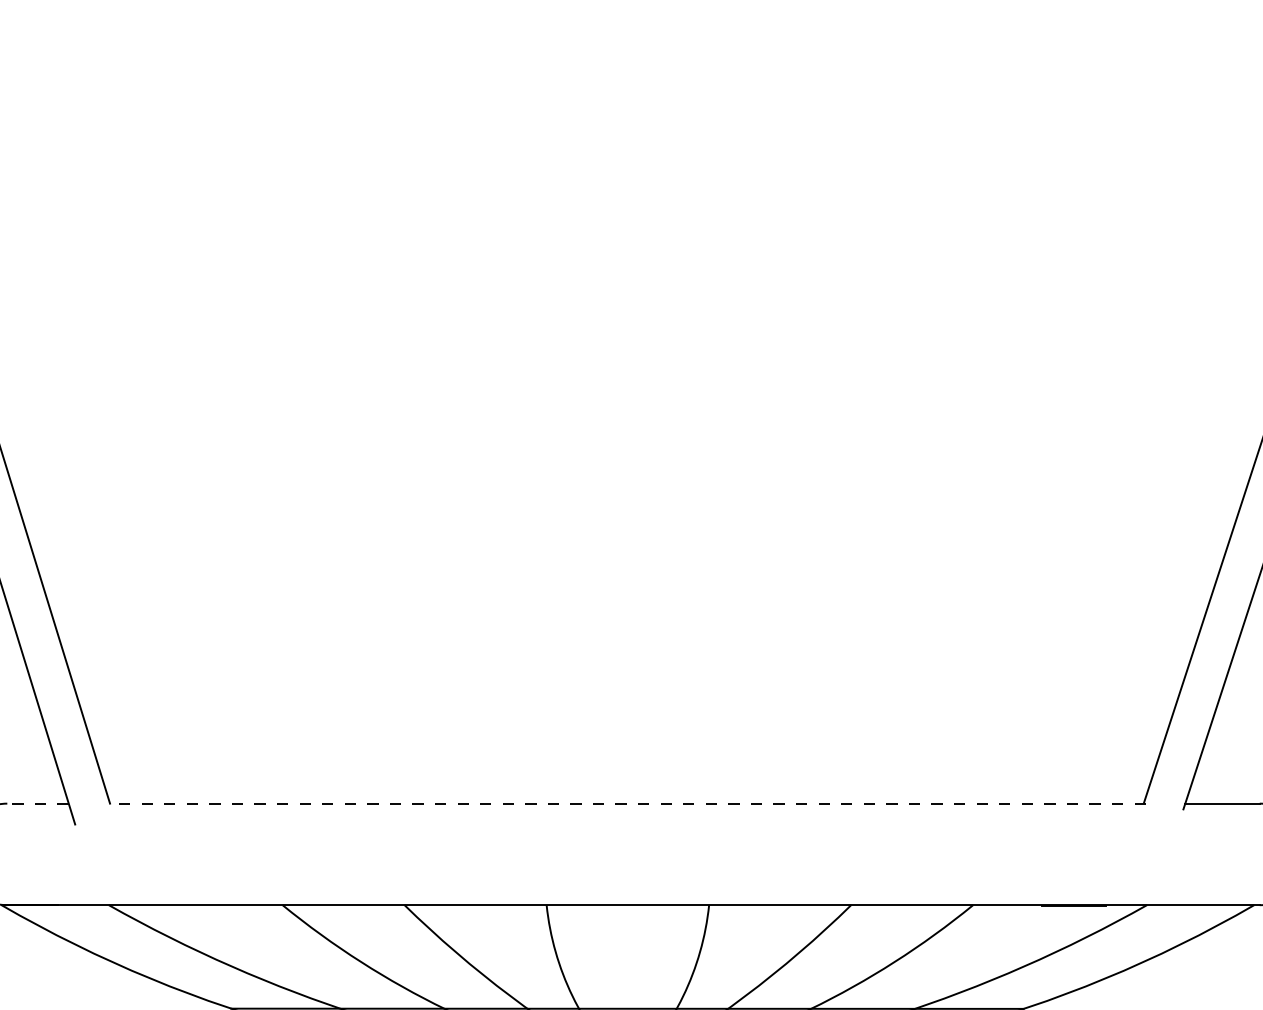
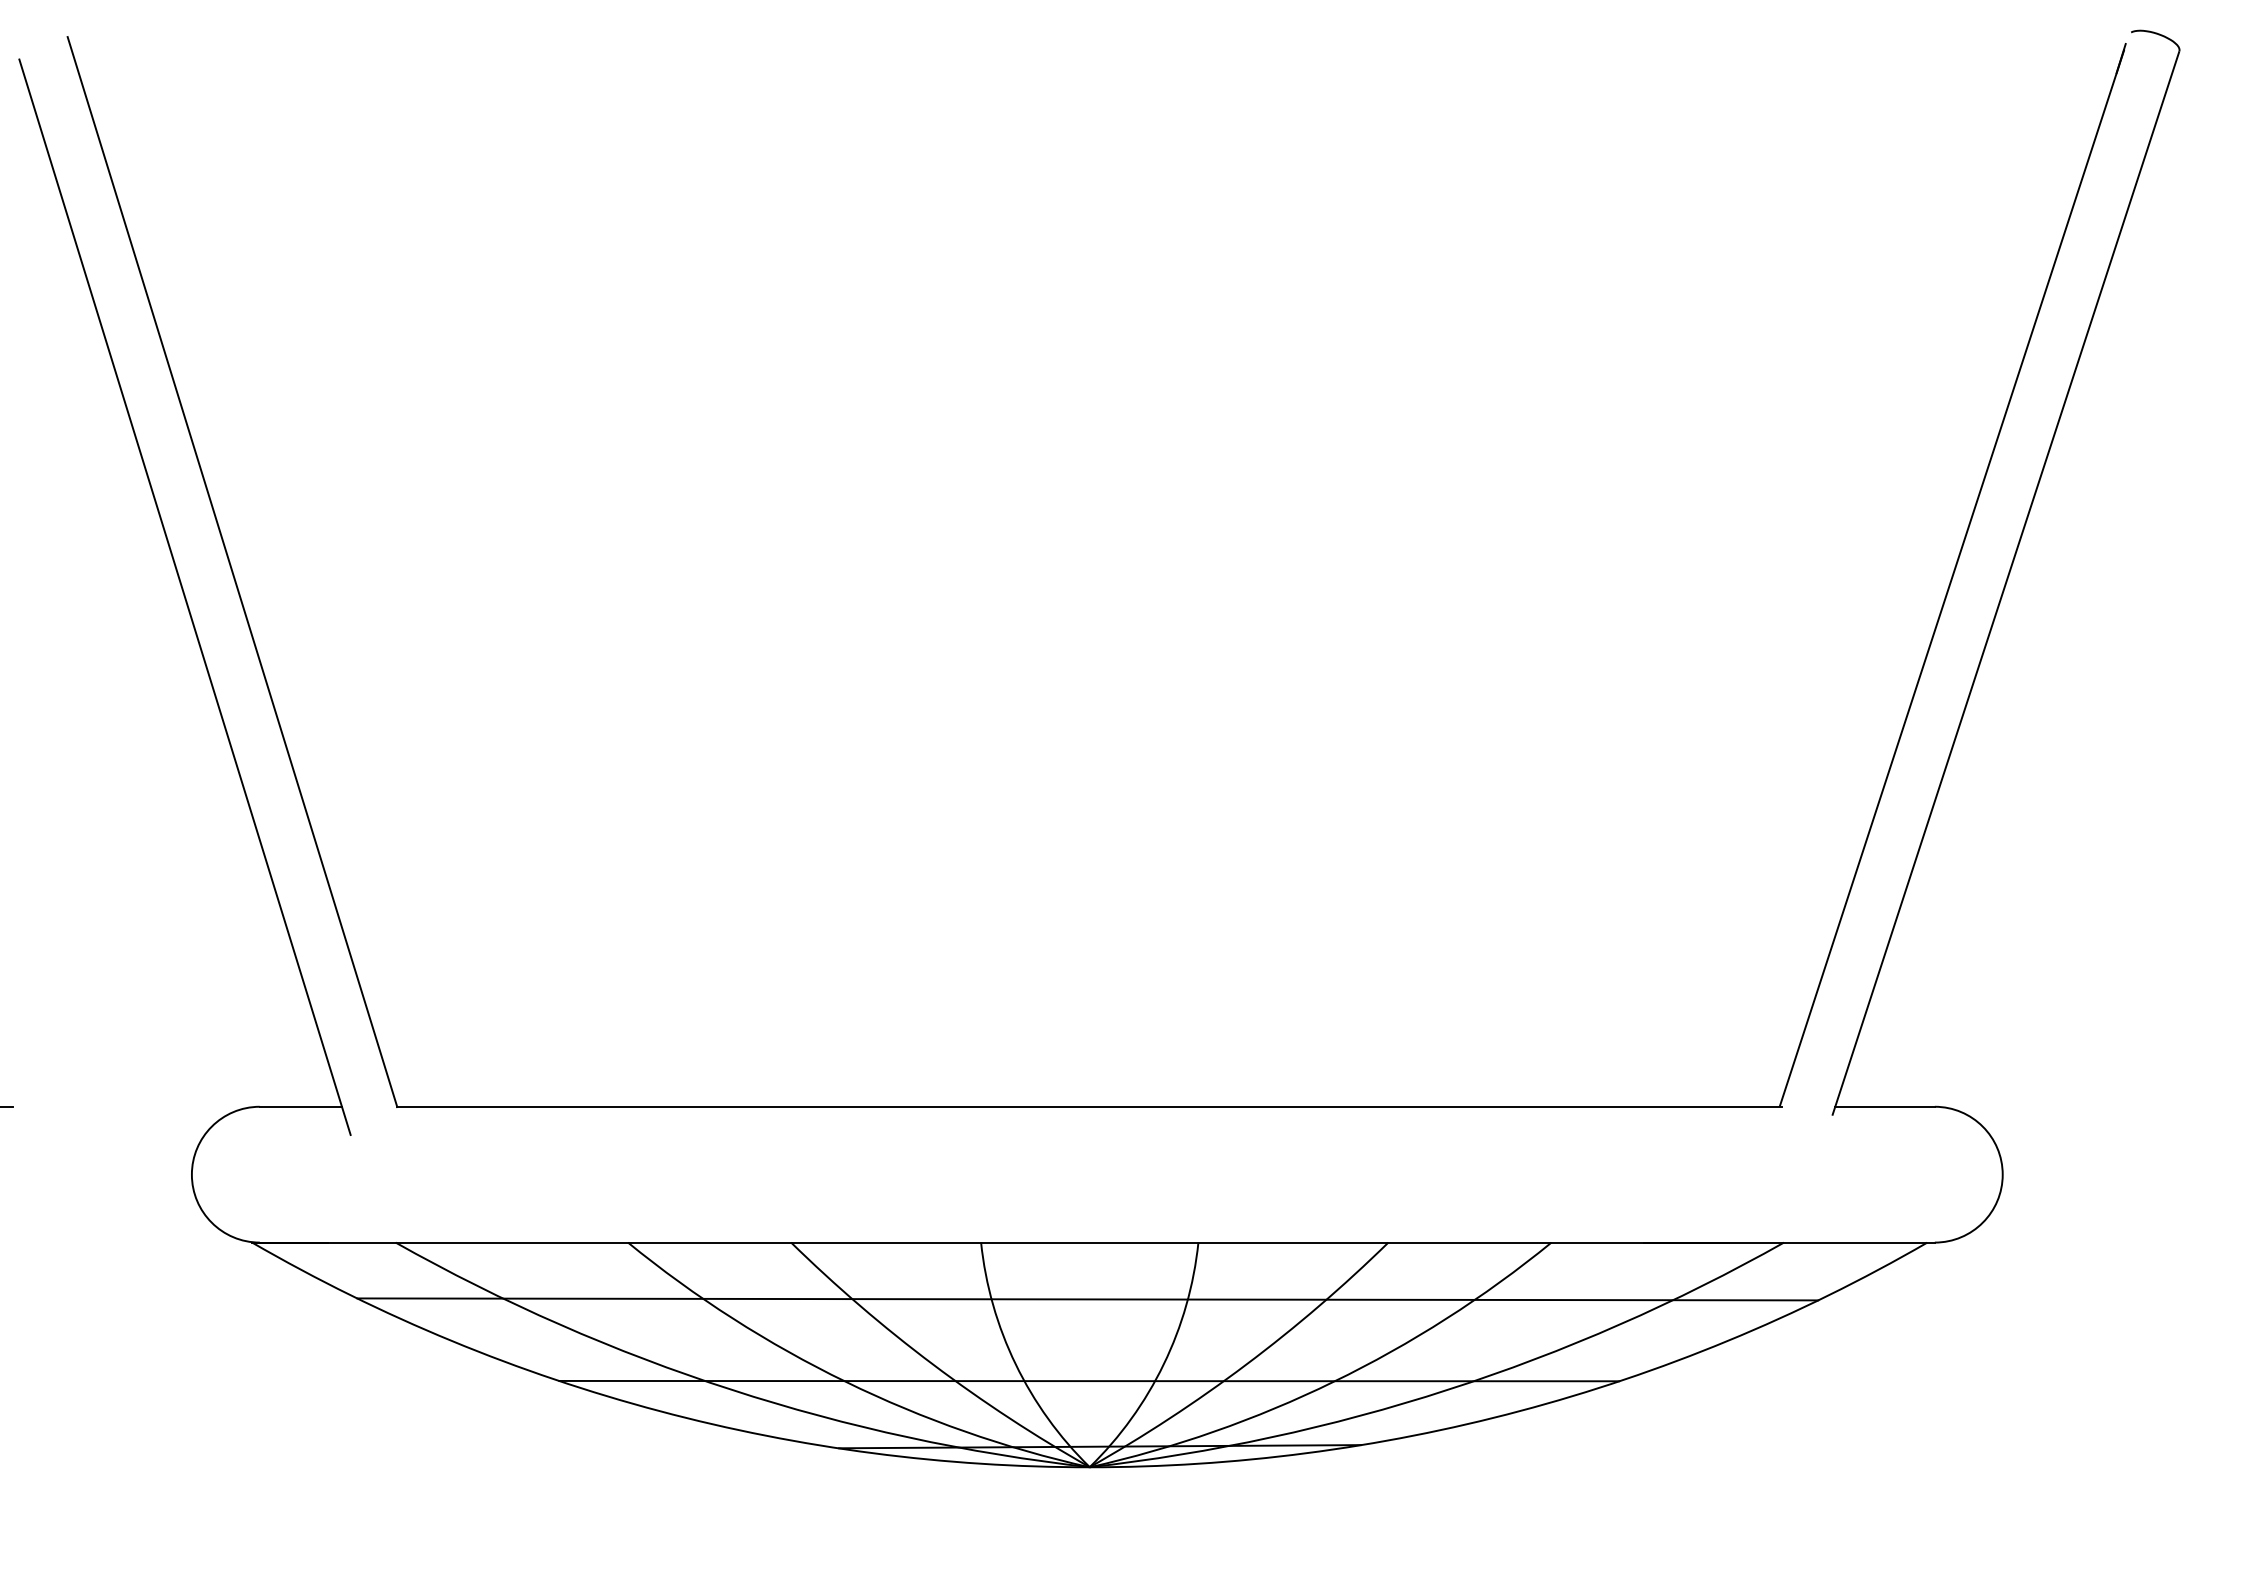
line: (37, 803) -> (300, 1106), dashed -> solid
line: (627, 803) -> (1089, 1106), dashed -> solid
line: (626, 947) -> (1087, 1299), added

